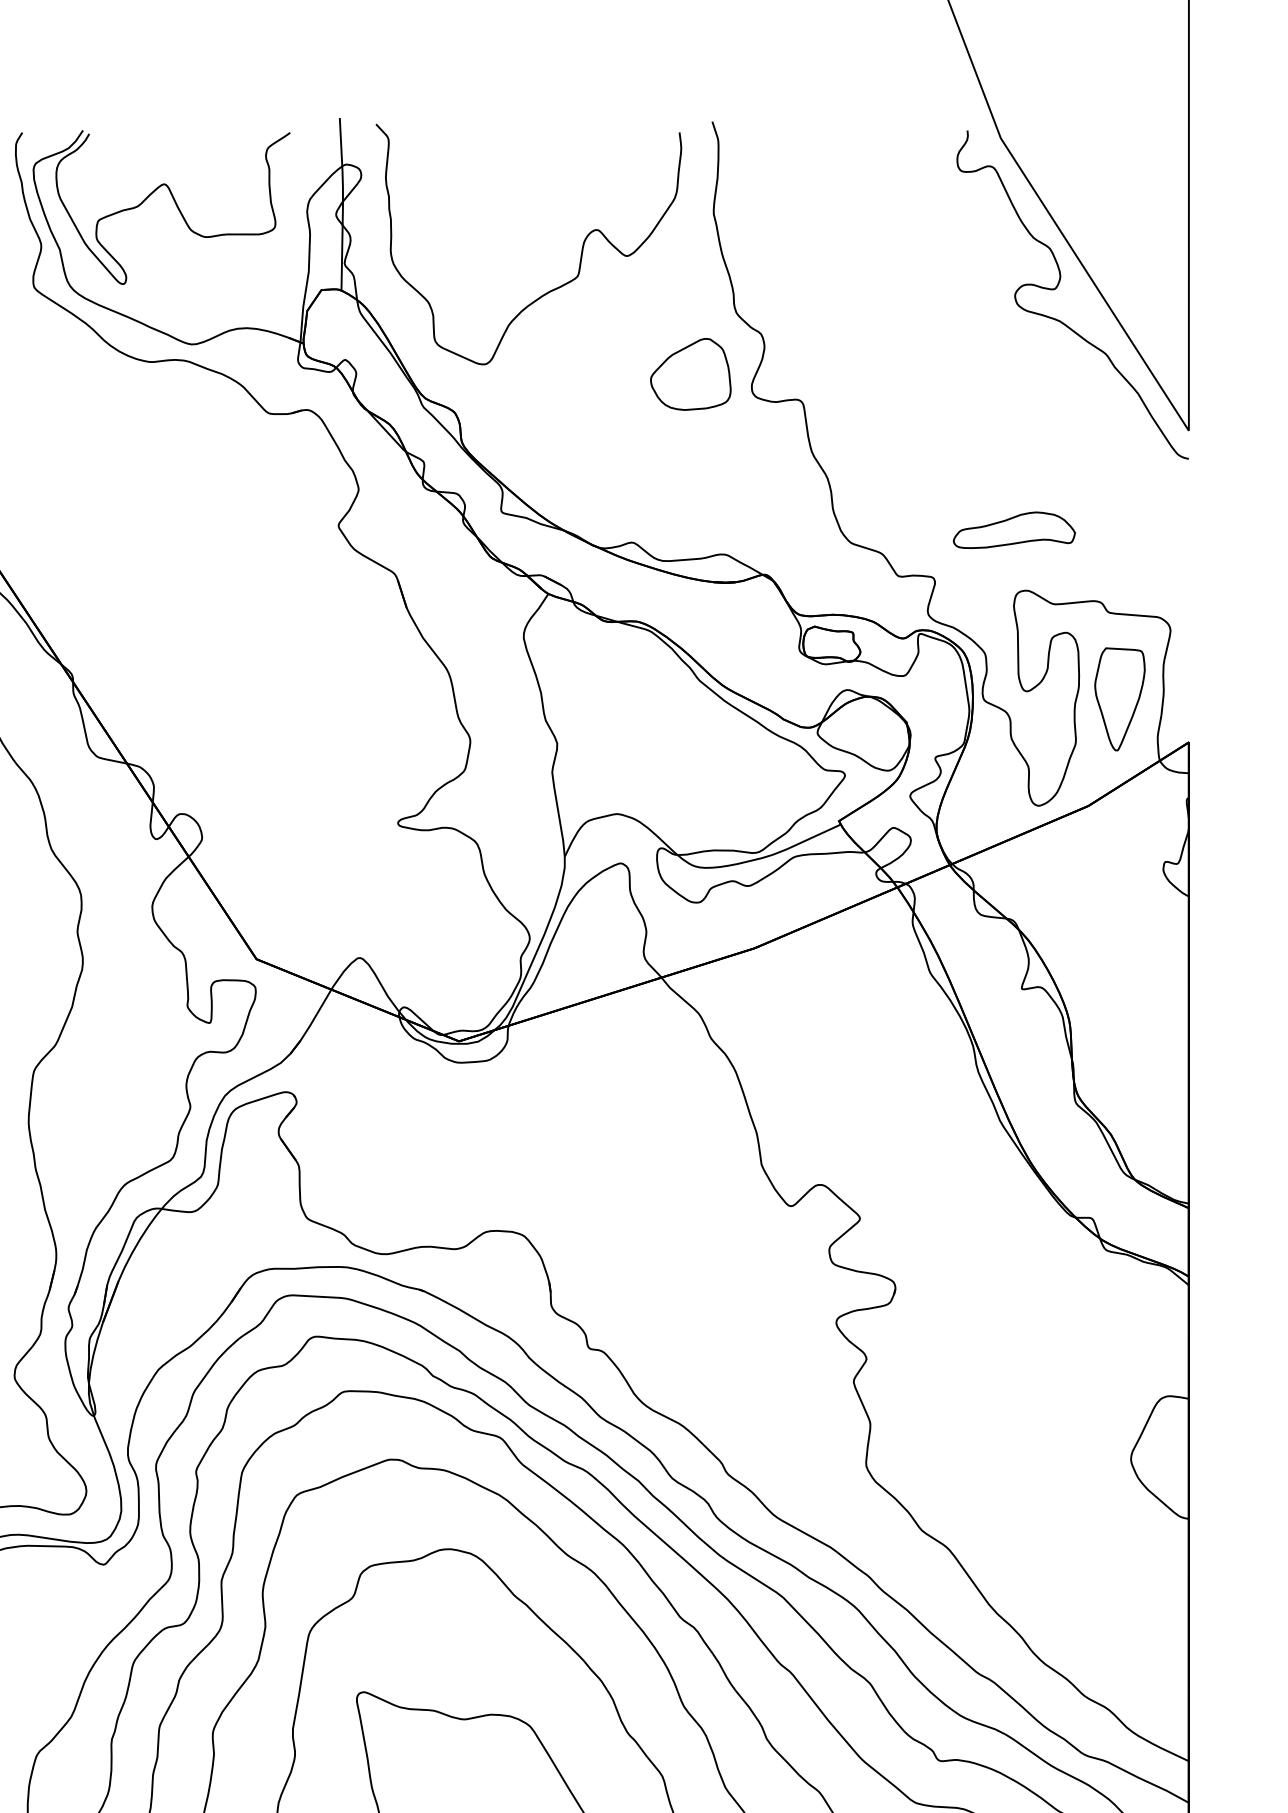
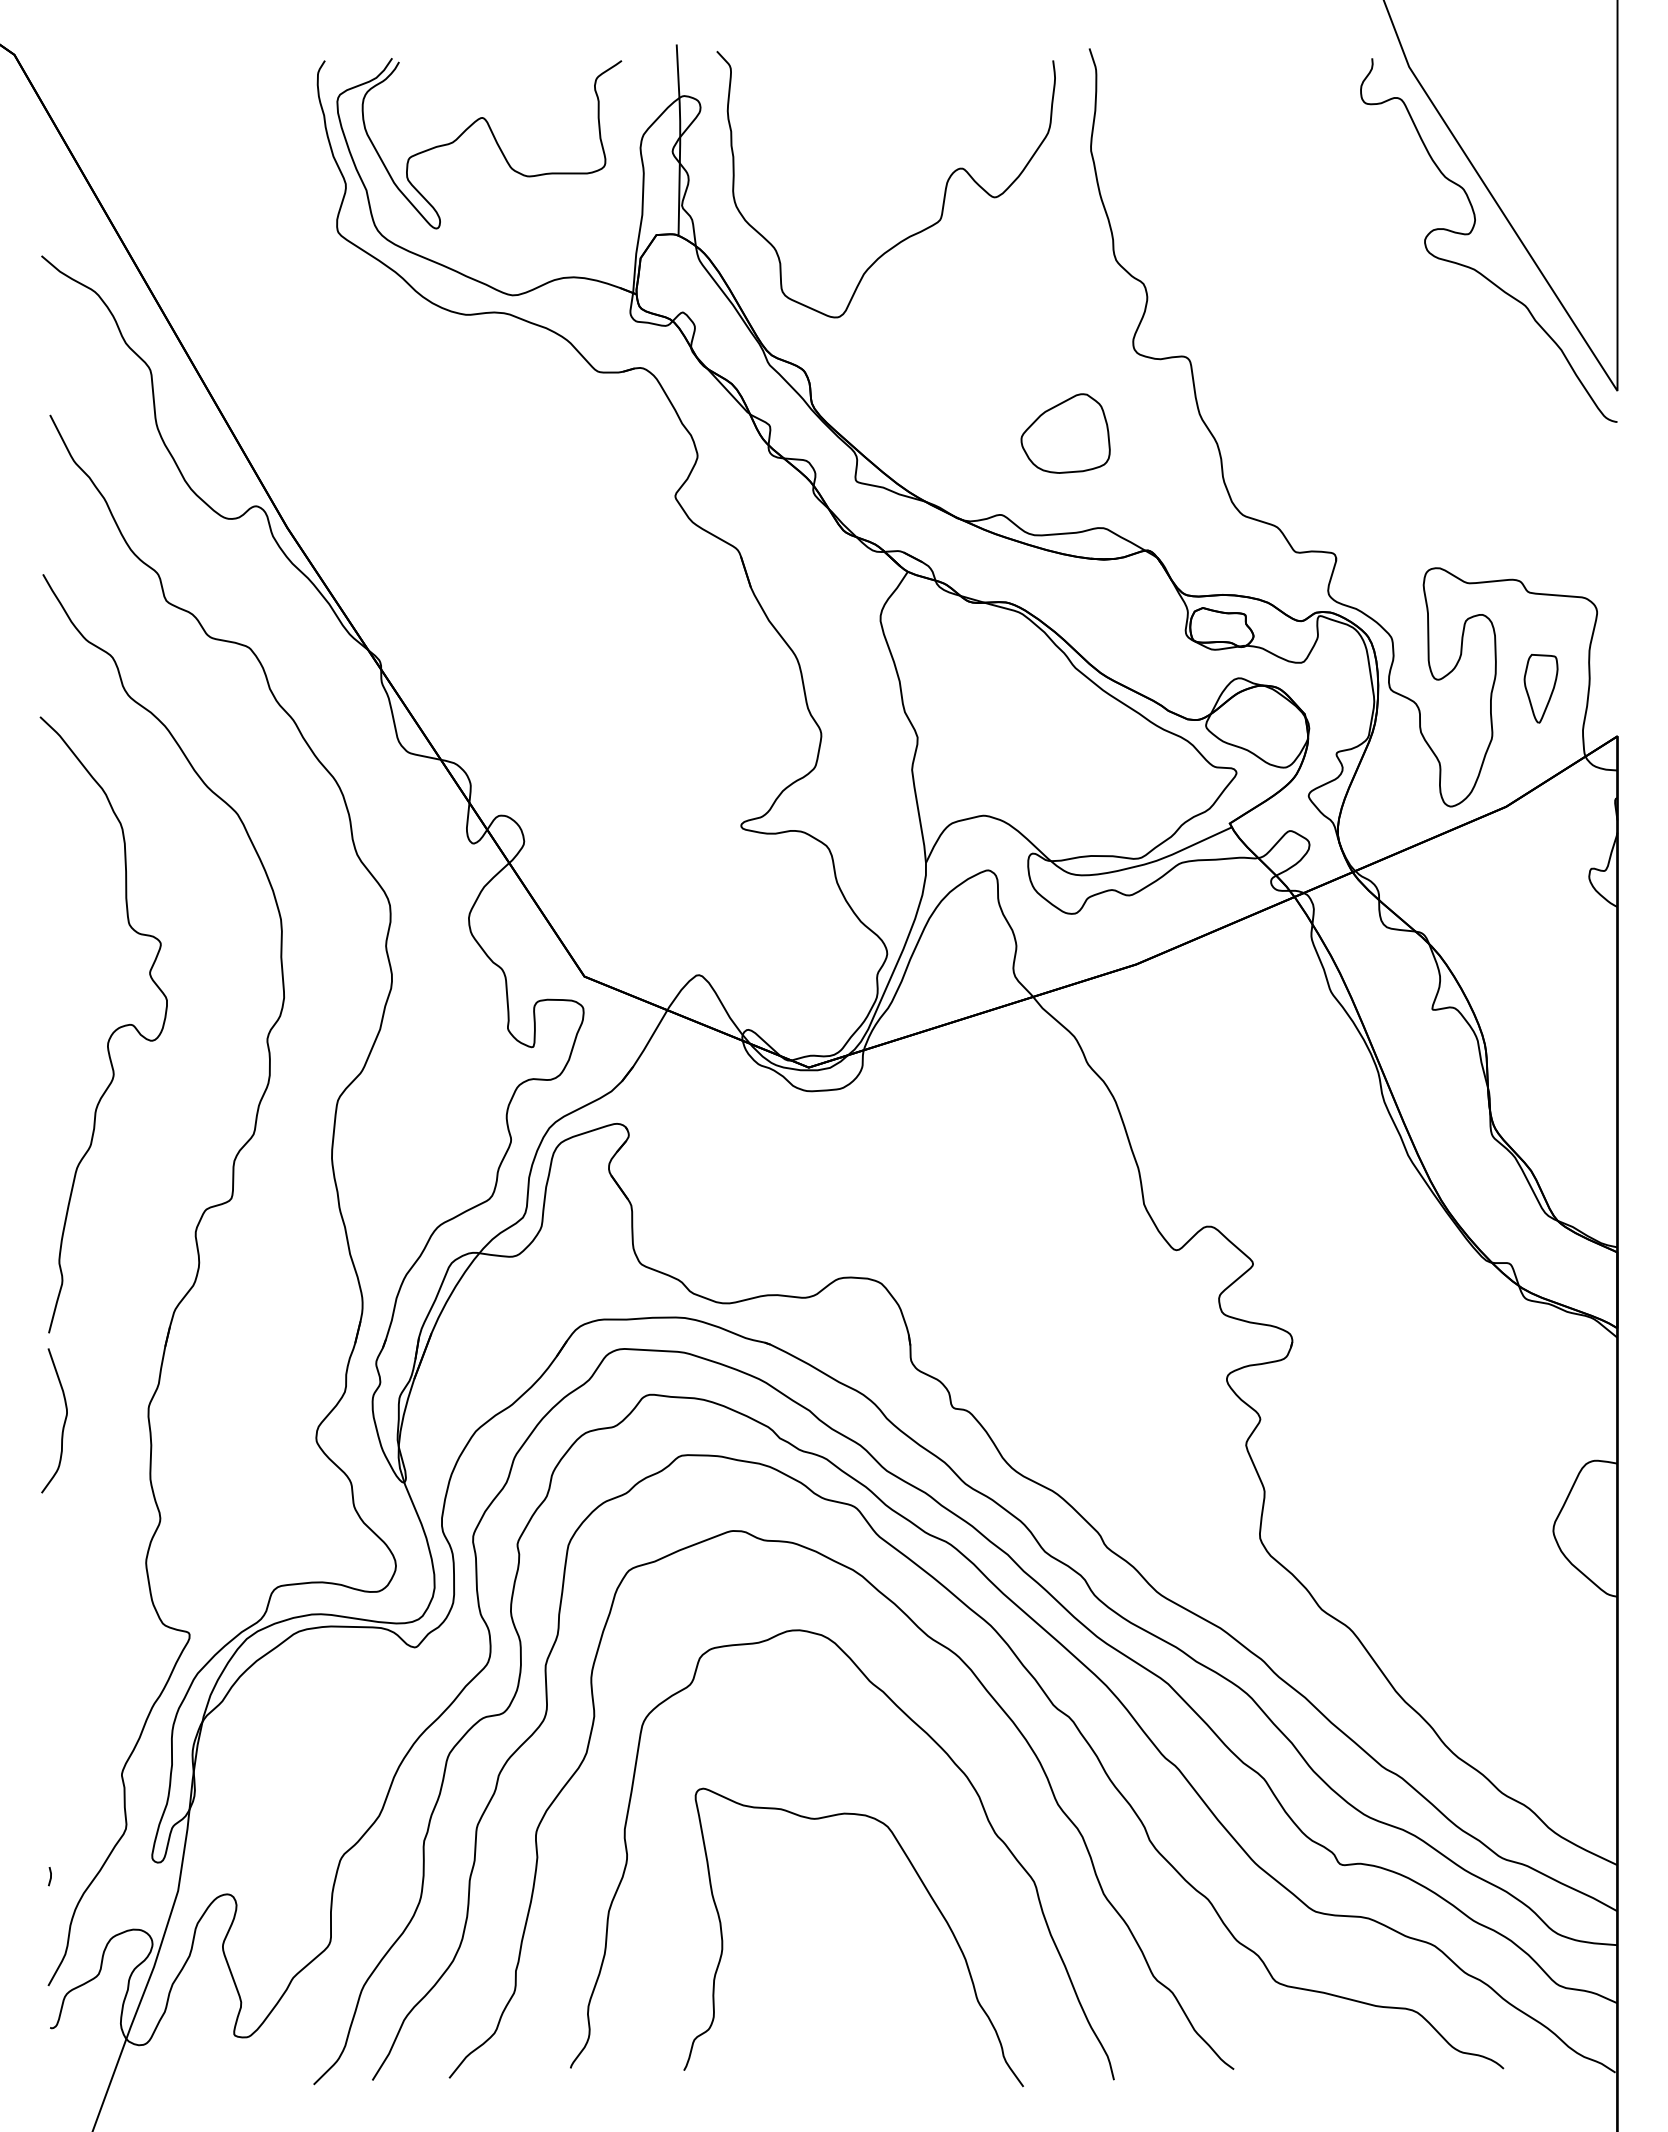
part: (690, 374) -> (1065, 433), moved
part: (1014, 529) -> (1424, 500), removed
part: (1119, 699) -> (1540, 688), size x0.6

